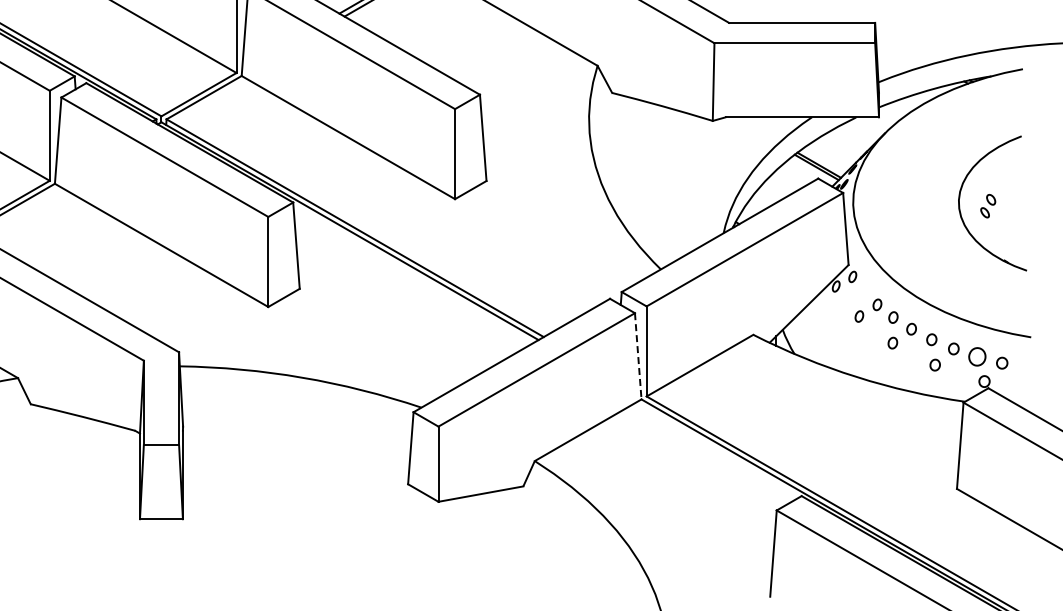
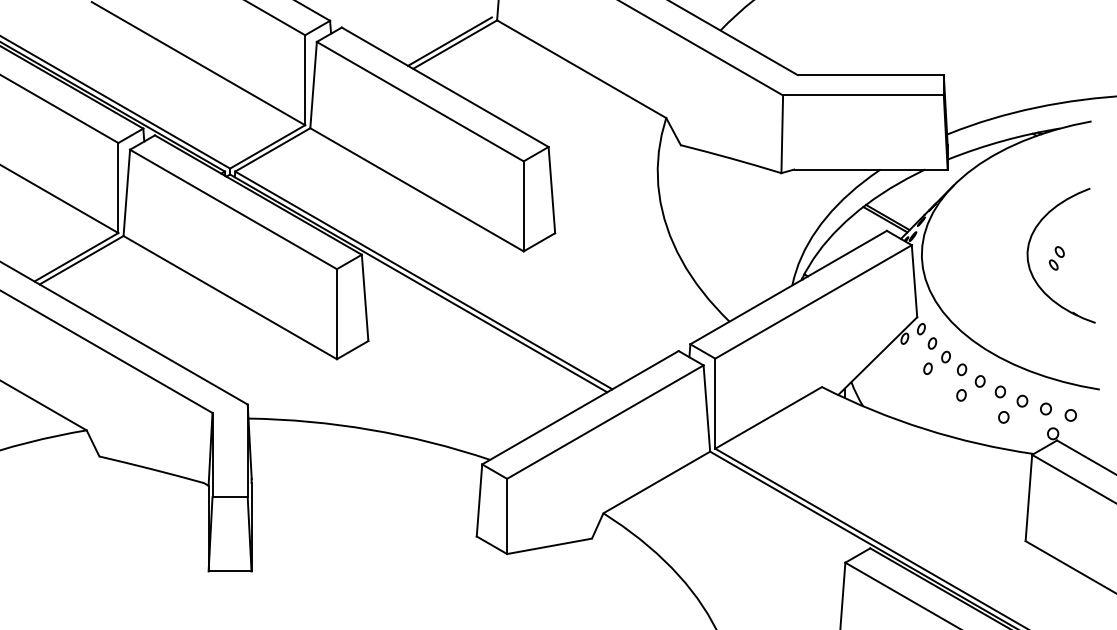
part: (863, 291) -> (932, 343), added
part: (976, 356) -> (1045, 408), size x0.62
line: (637, 357) -> (706, 409), dashed -> solid

